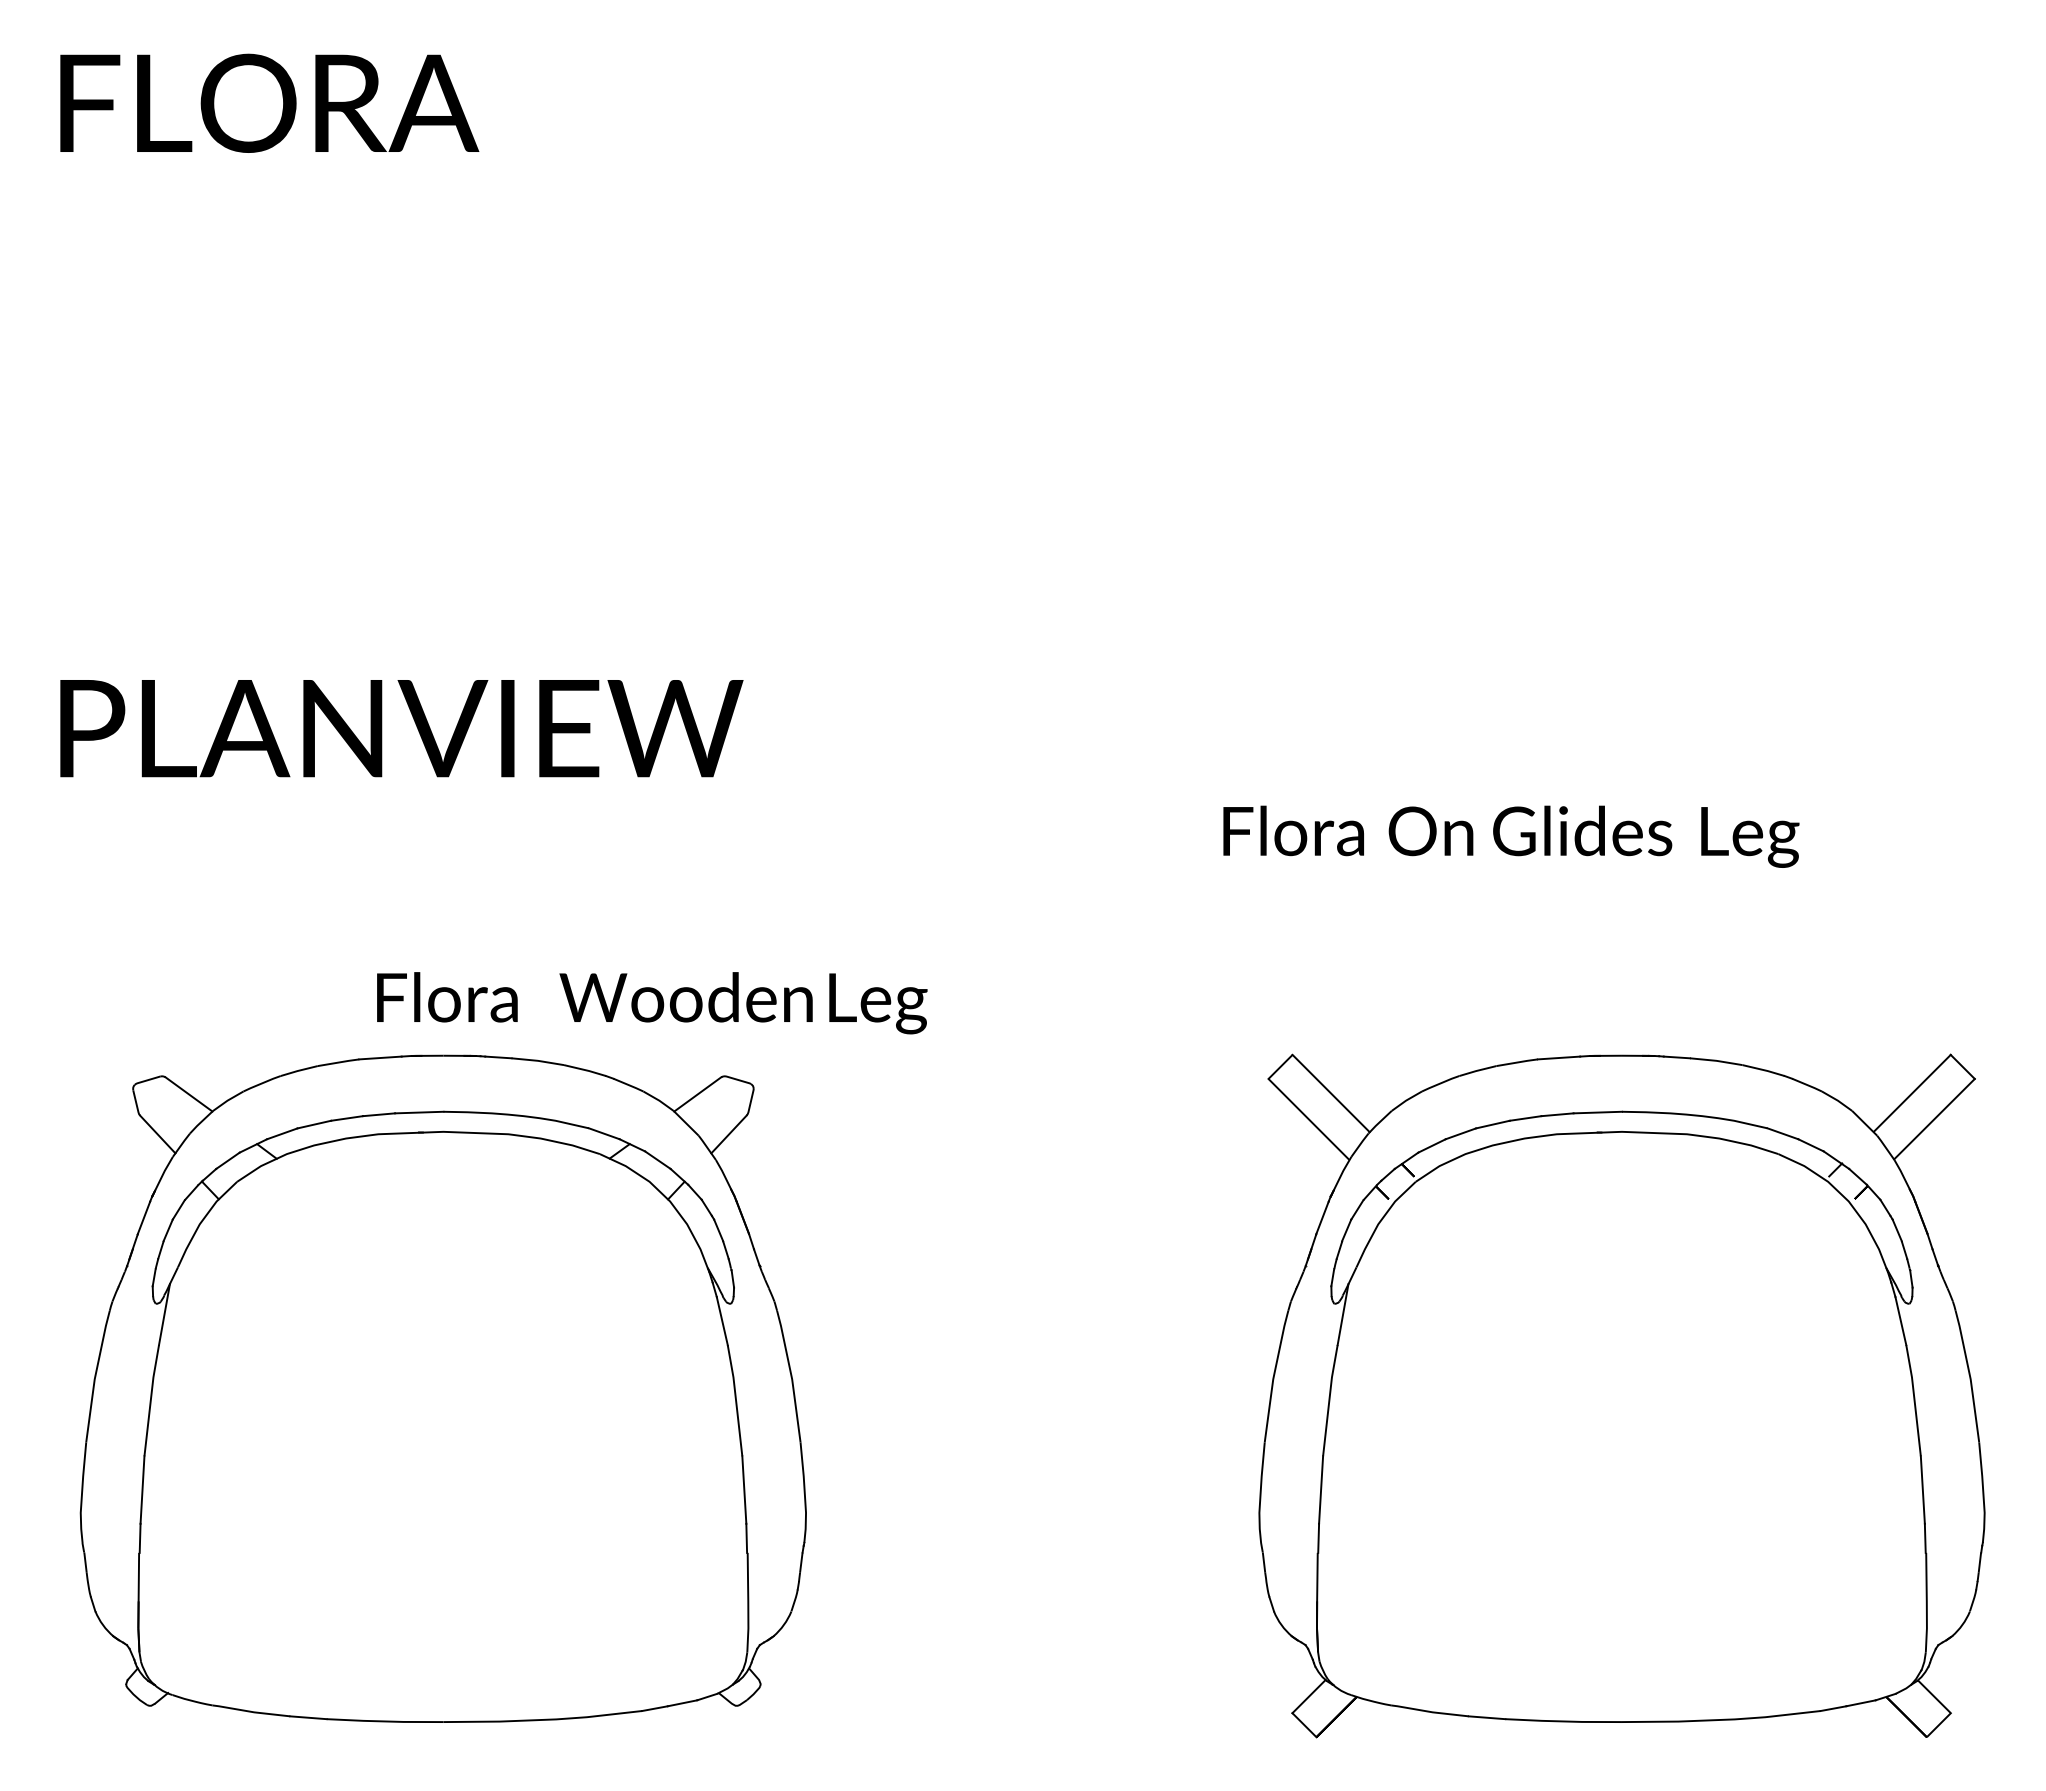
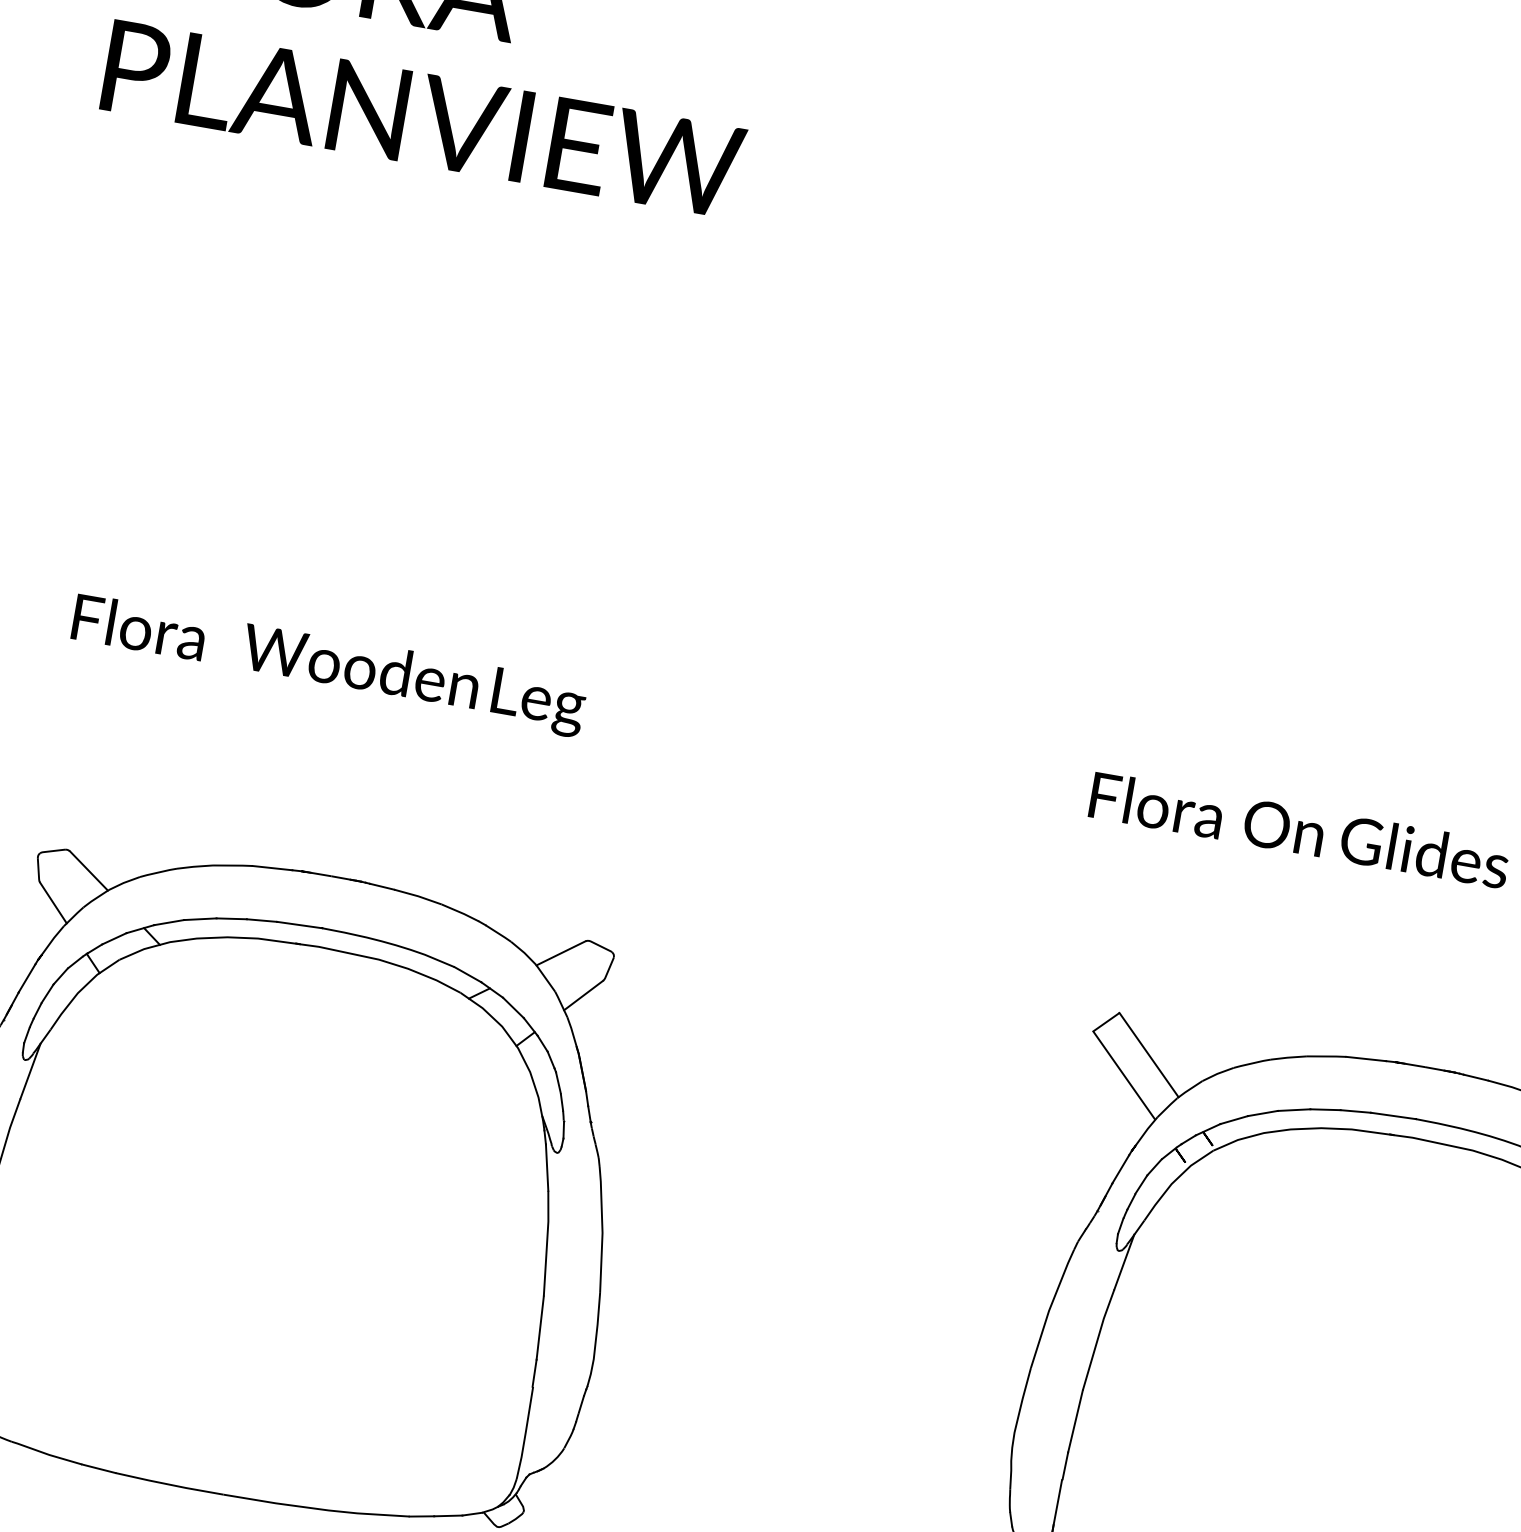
text: (401, 728) -> (423, 119), moved
text: (652, 1003) -> (328, 666), moved

